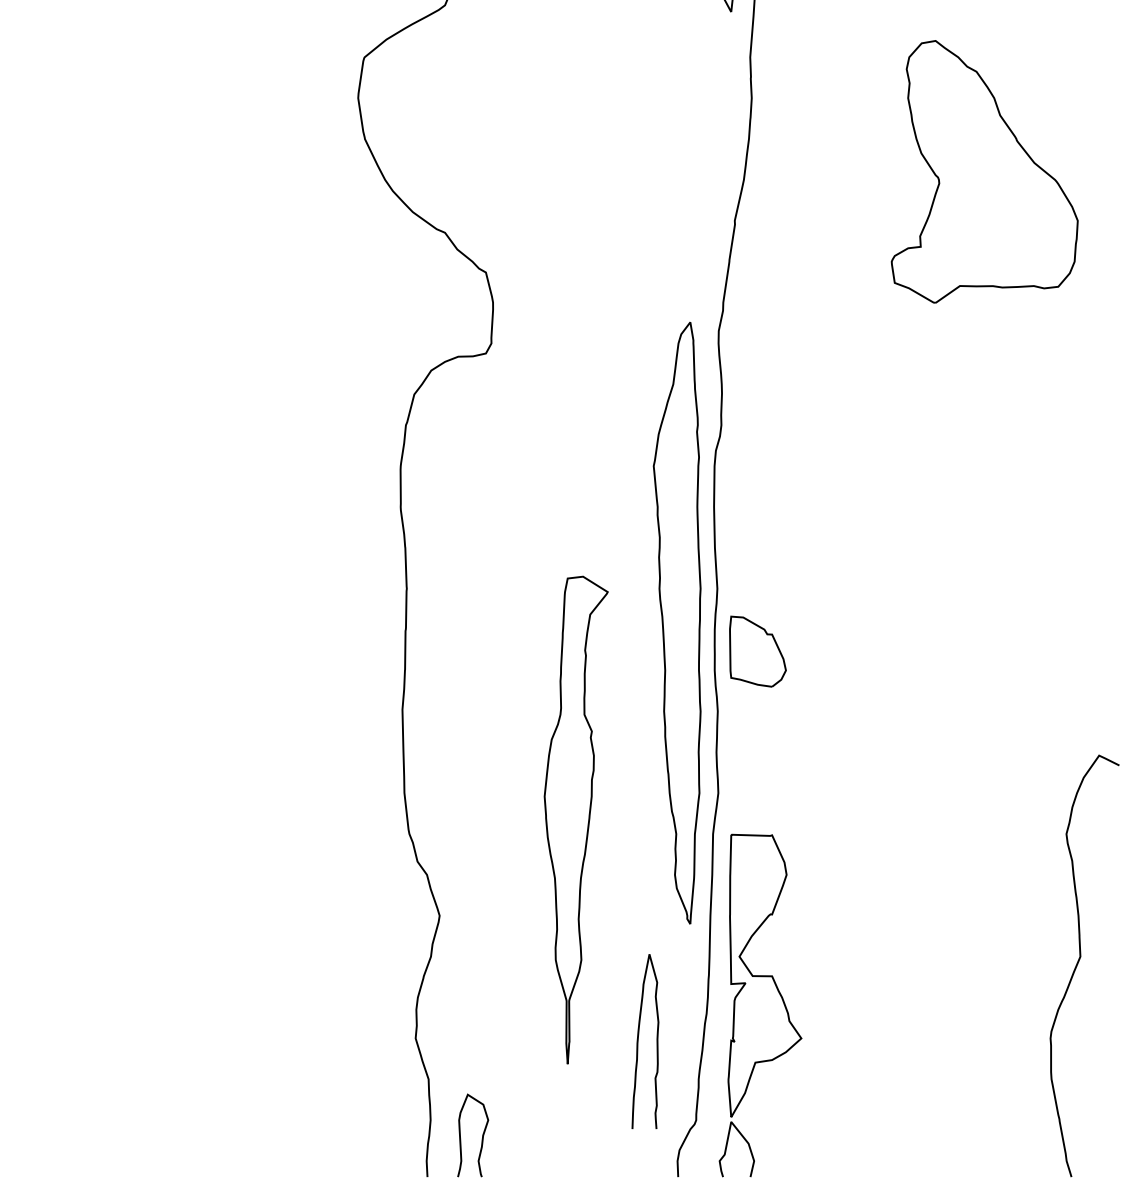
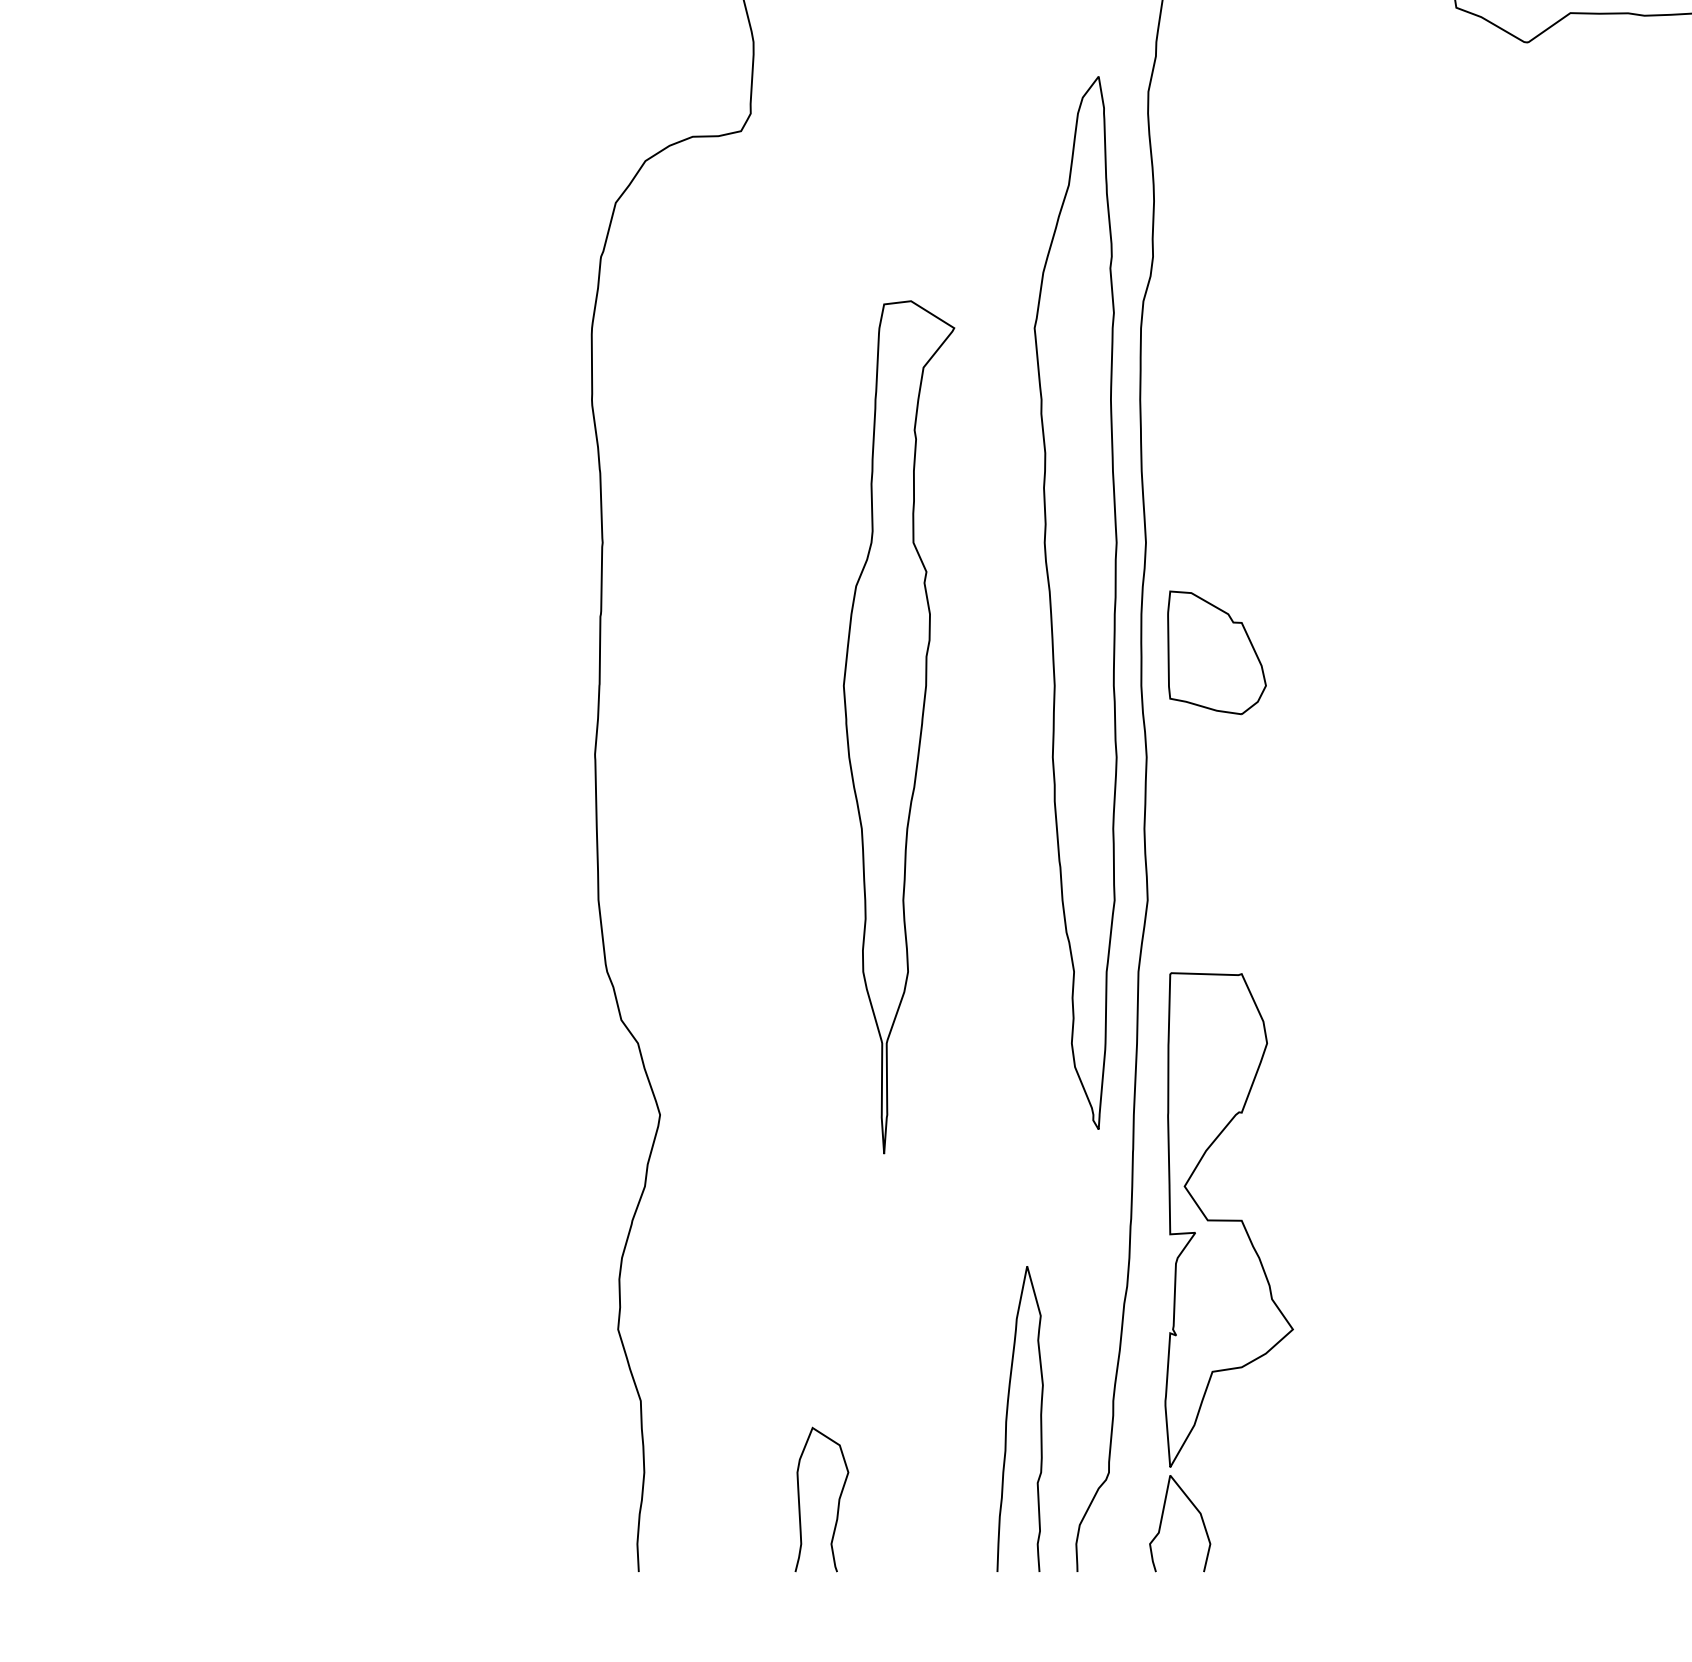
part: (575, 819) -> (897, 725), moved
curve: (638, 1041) -> (1007, 1418), moved
curve: (481, 1139) -> (836, 1506), moved

